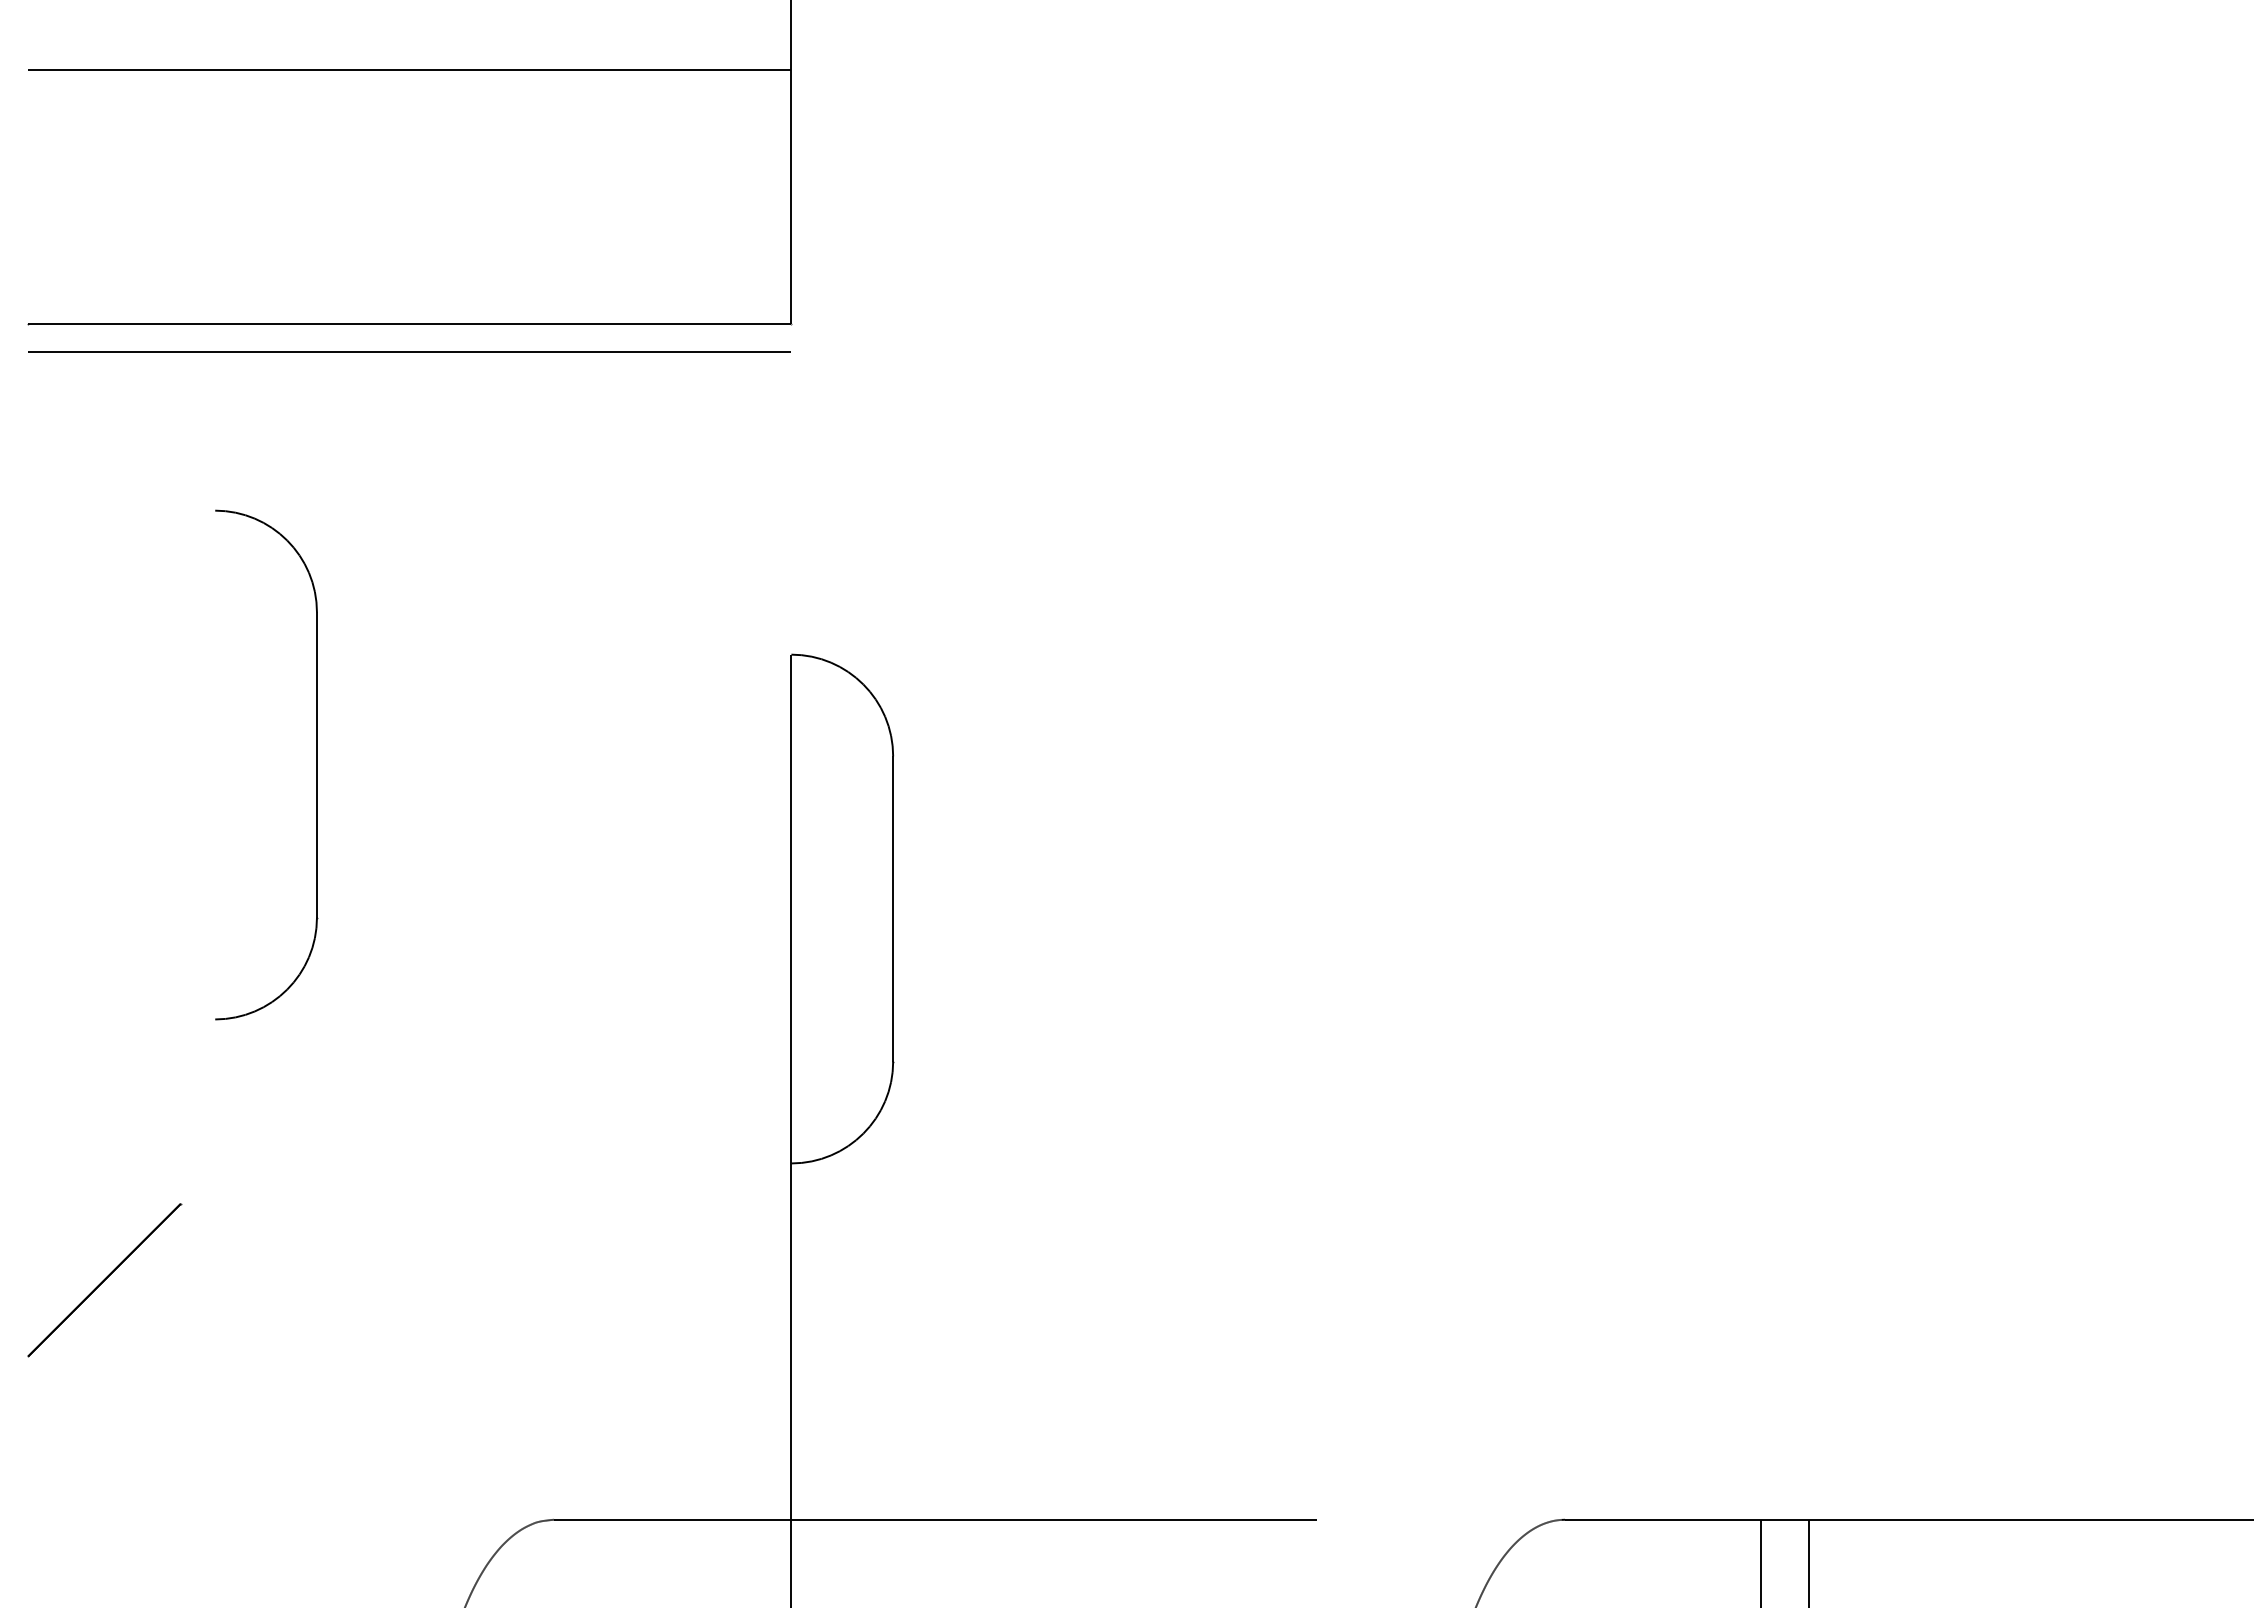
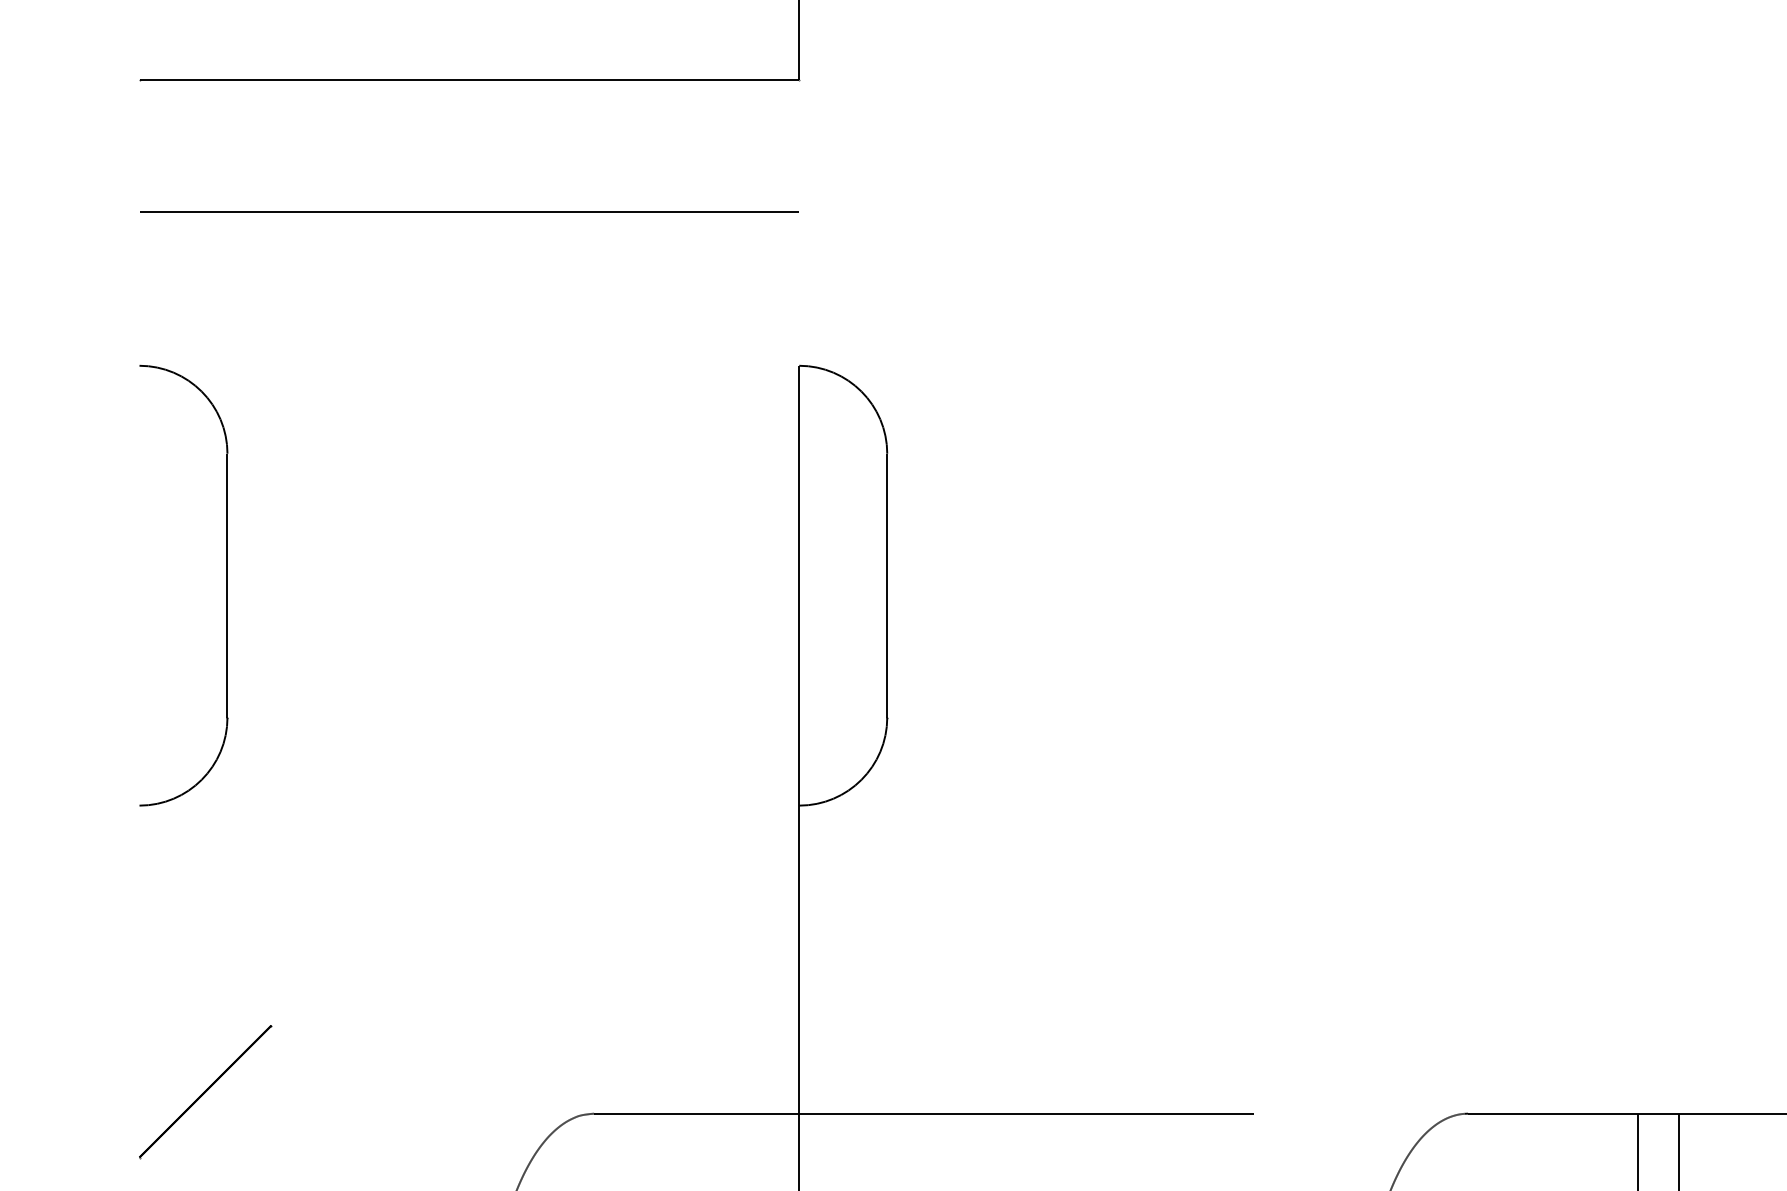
line: (409, 351) -> (469, 211), moved
part: (316, 764) -> (227, 585), moved
line: (104, 1280) -> (205, 1091), moved

